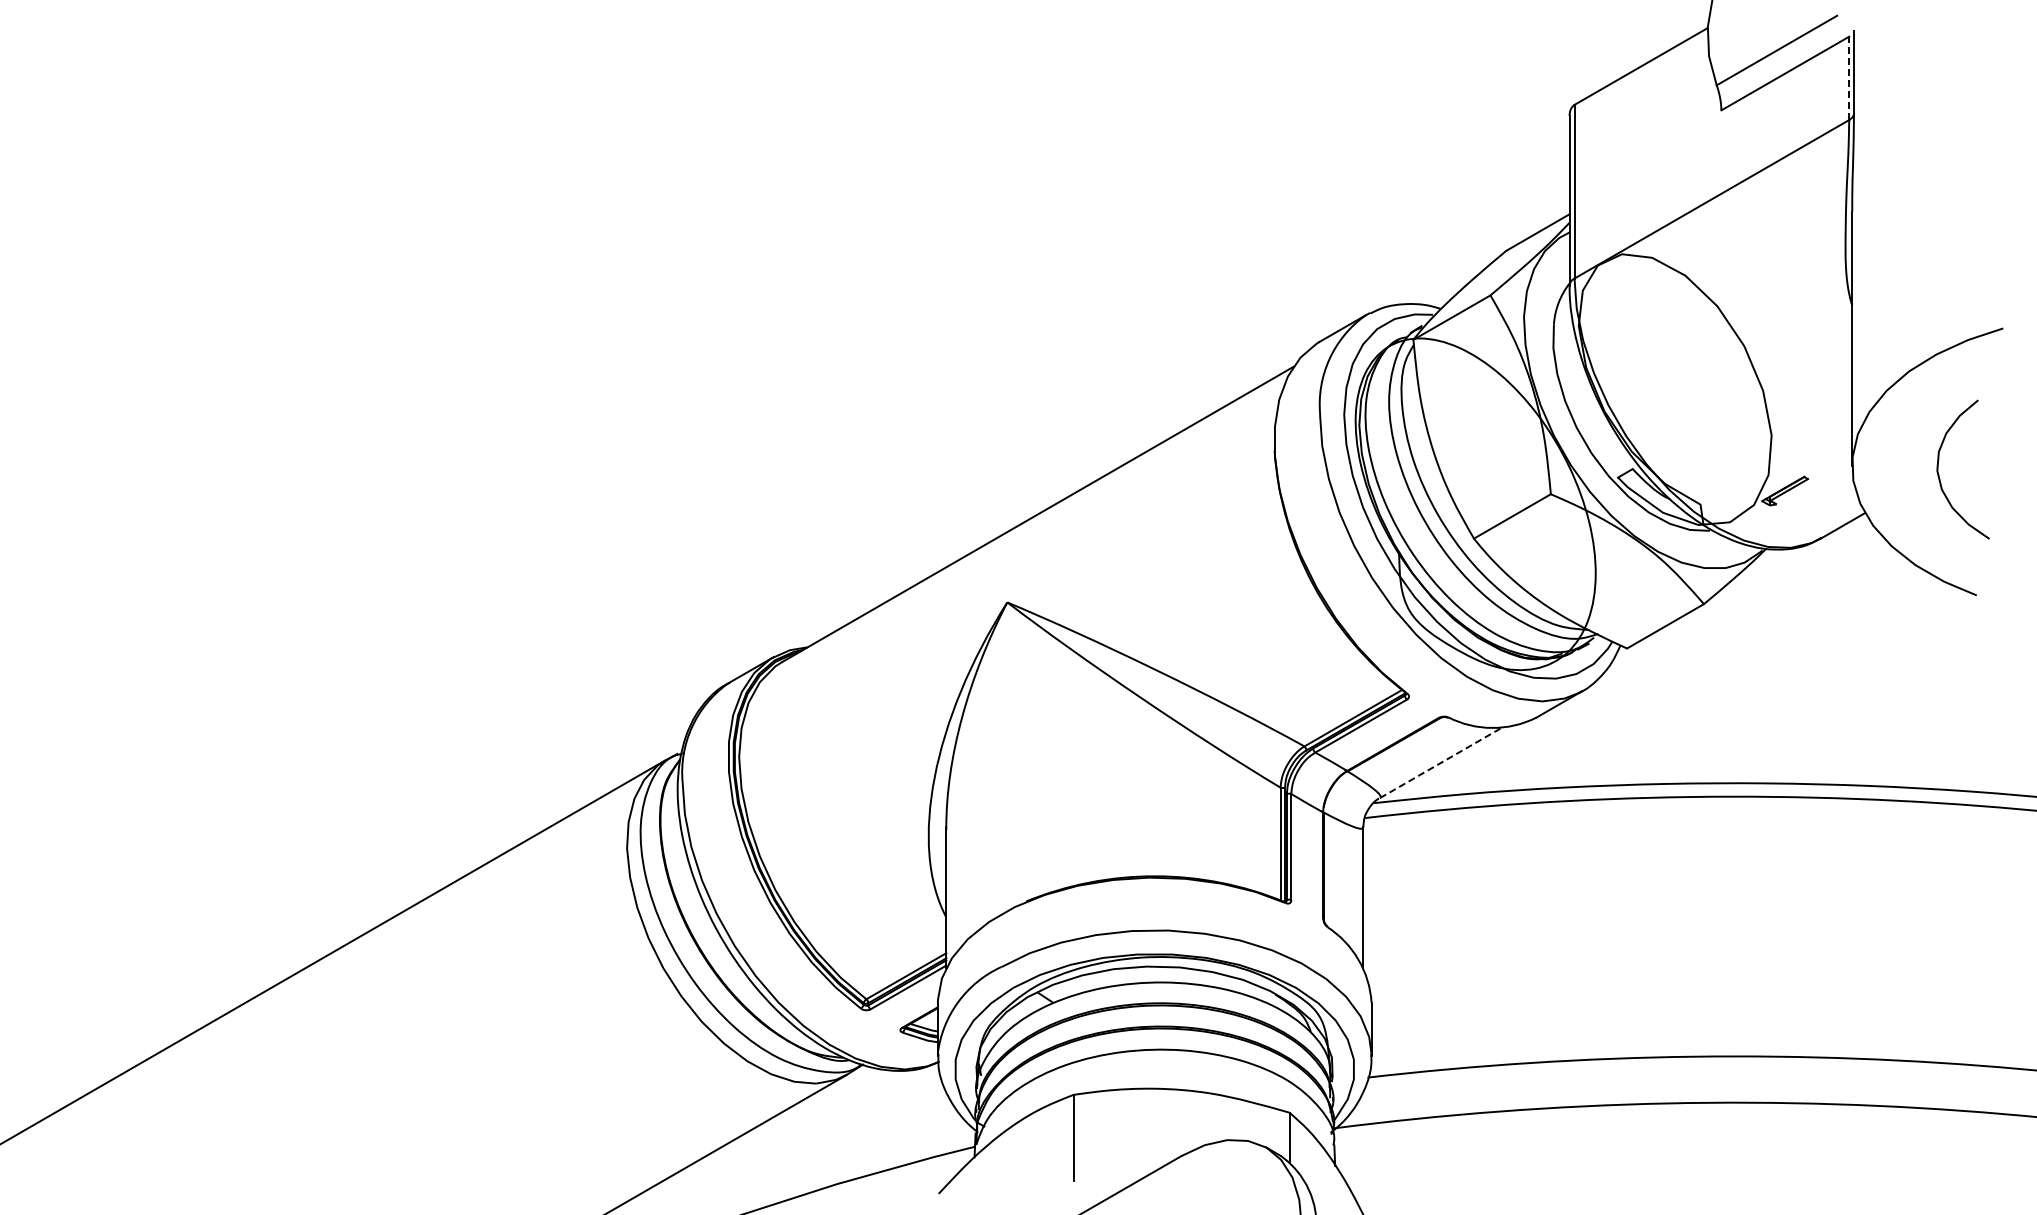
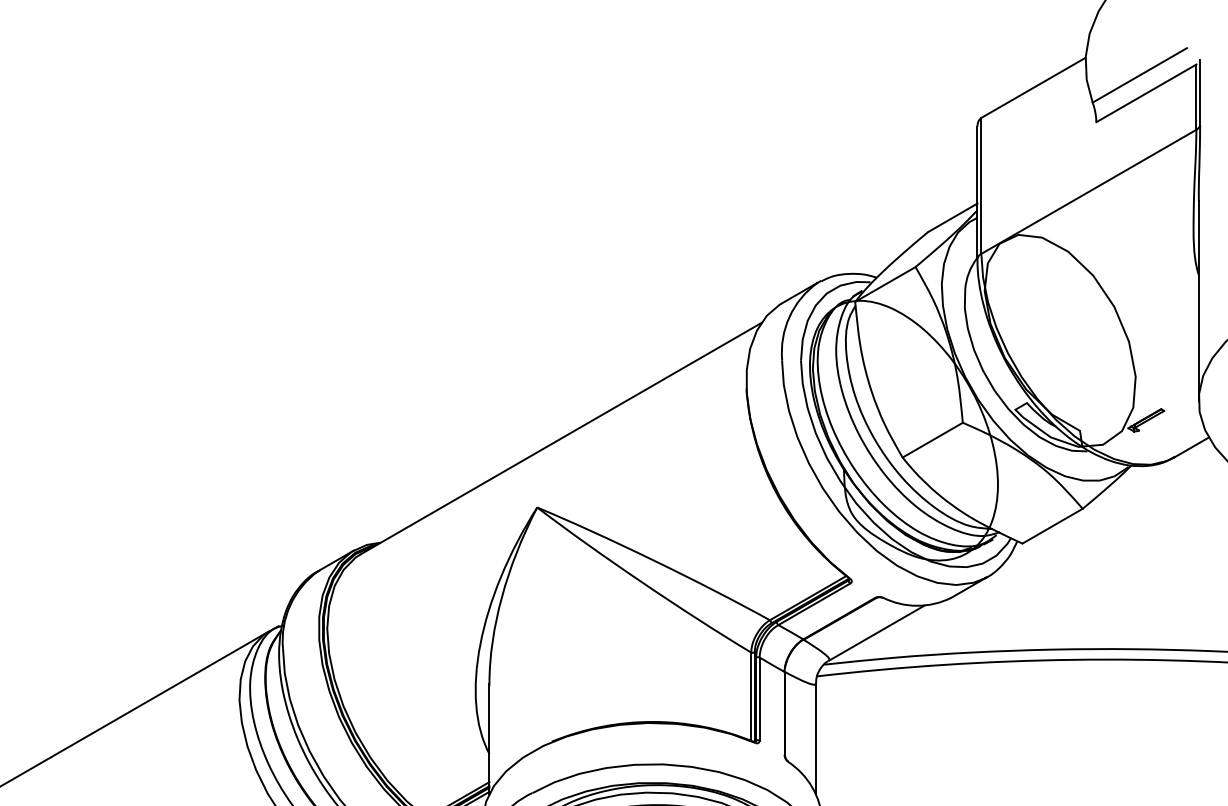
line: (1849, 78) -> (1196, 97), dashed -> solid
line: (1441, 762) -> (877, 632), dashed -> solid

